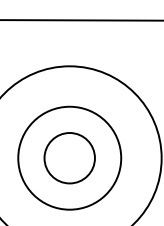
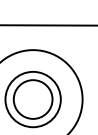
circle: (68, 158) -> (32, 99), size x1.43

